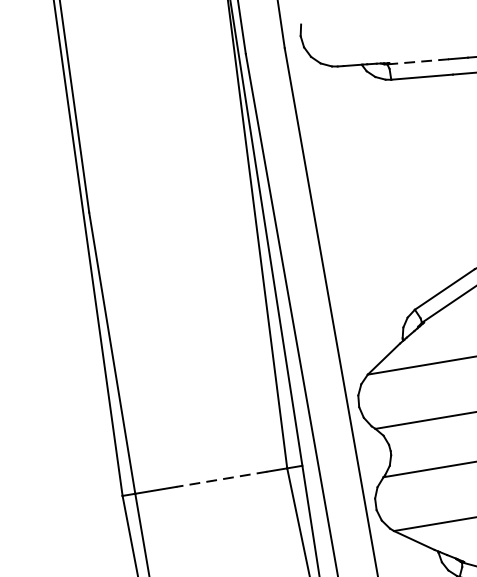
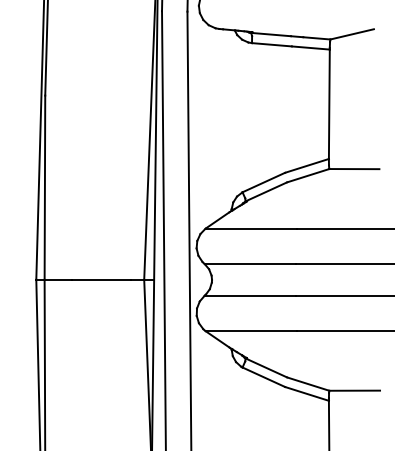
line: (418, 61) -> (271, 34), dashed -> solid
line: (221, 478) -> (101, 279), dashed -> solid

